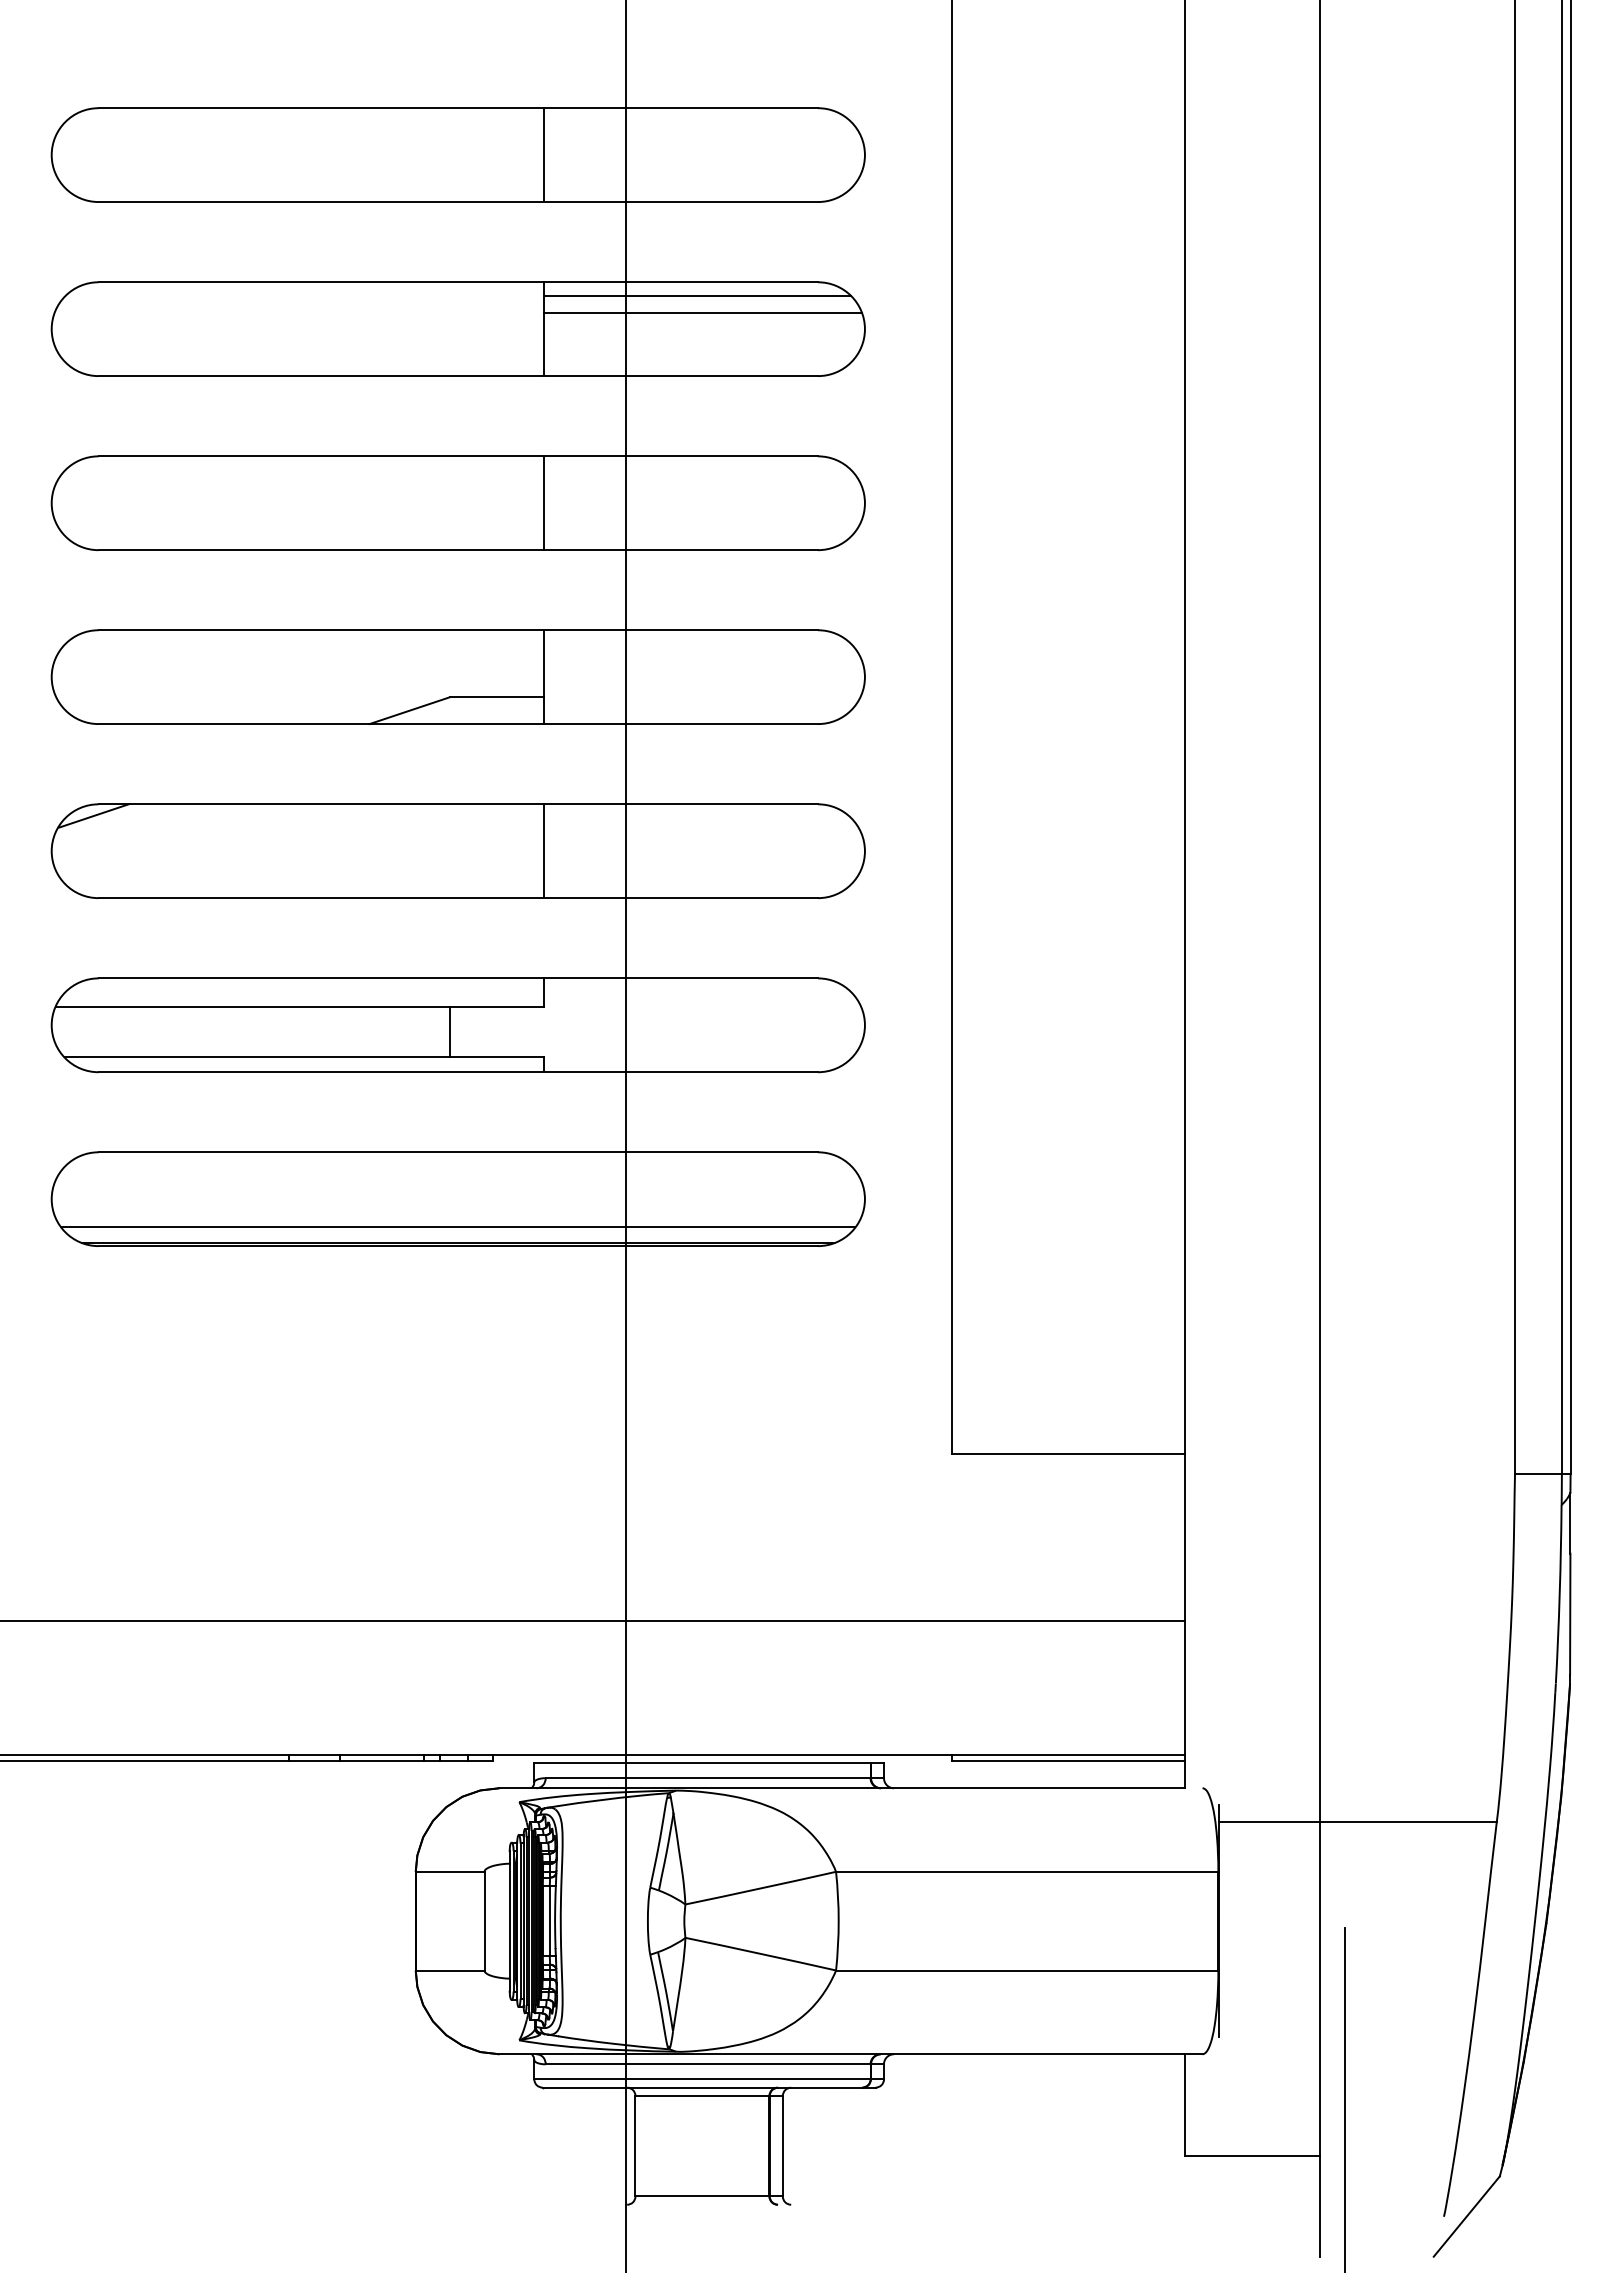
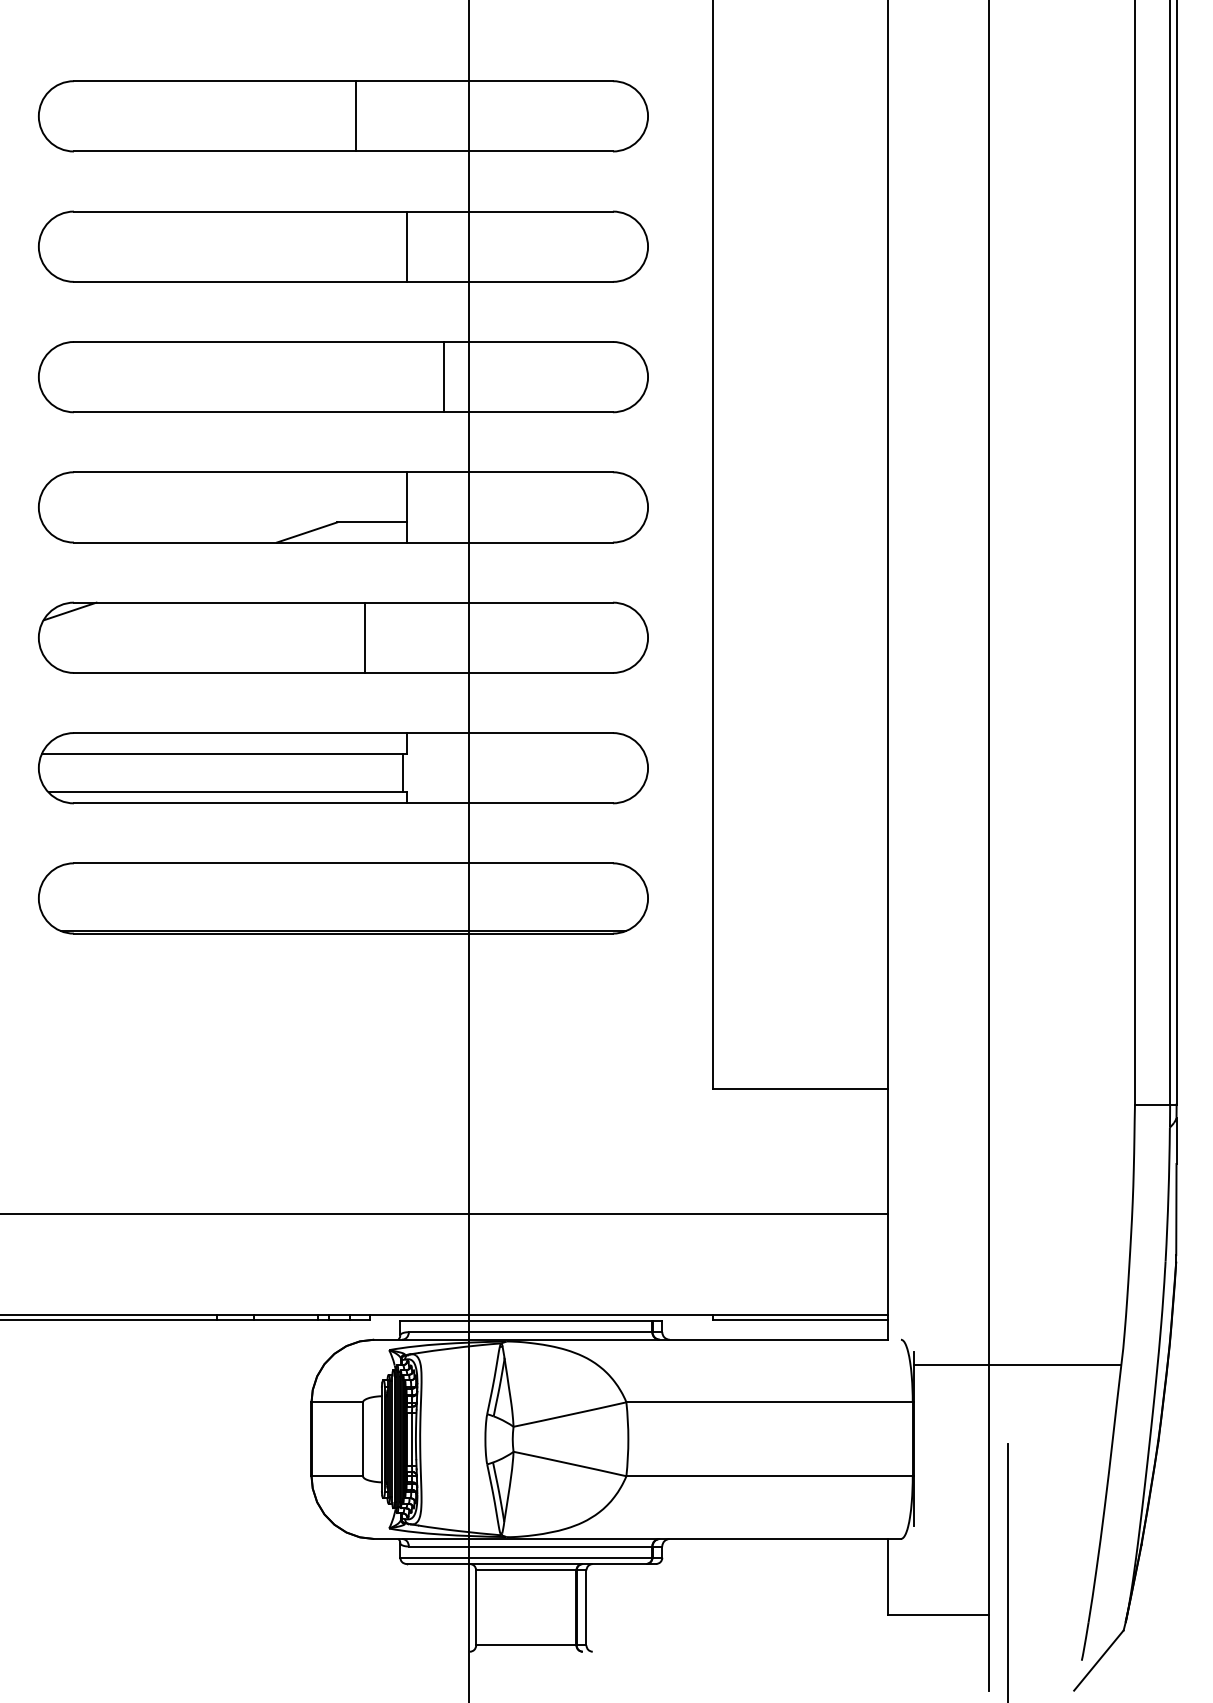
line: (543, 155) -> (356, 116), moved
line: (696, 295) -> (521, 221), removed
line: (702, 312) -> (526, 234), removed
line: (543, 503) -> (443, 377), moved
line: (543, 850) -> (364, 637), moved
line: (450, 1031) -> (403, 772), moved
line: (457, 1227) -> (342, 919), removed

